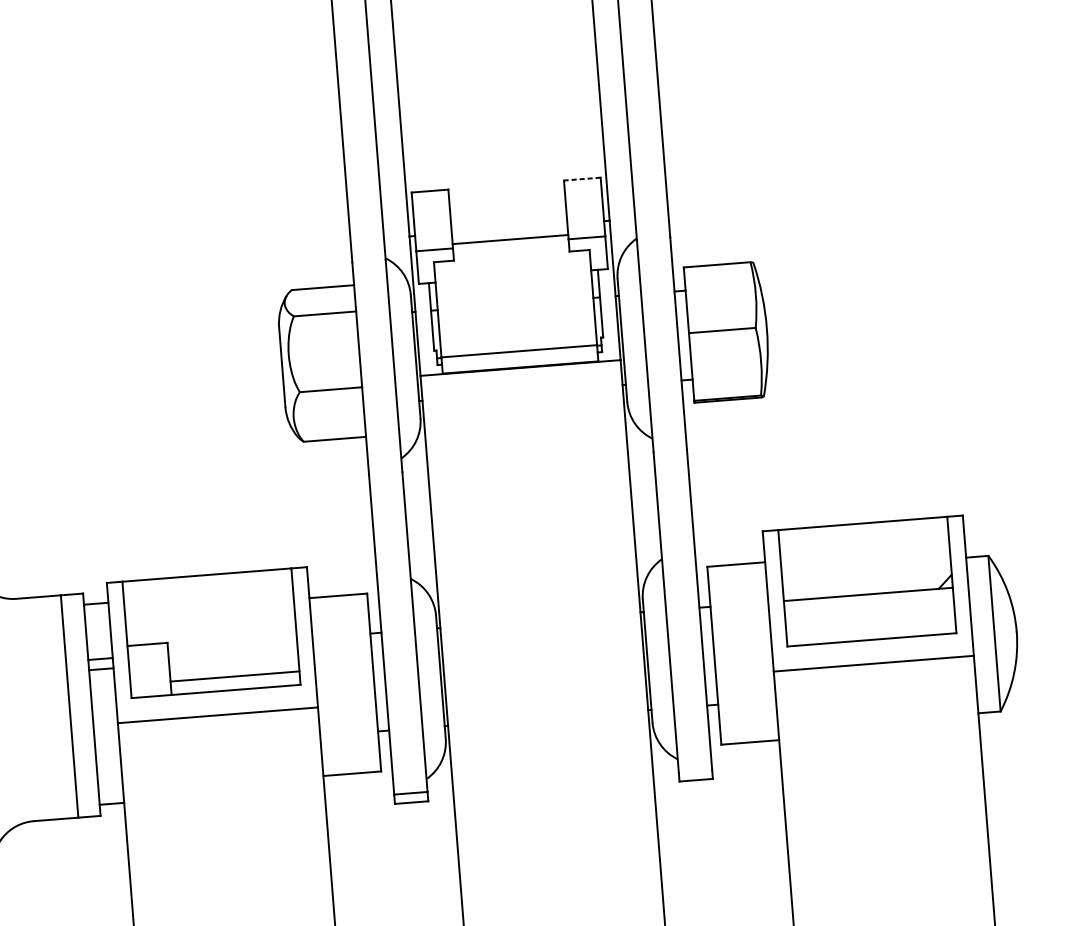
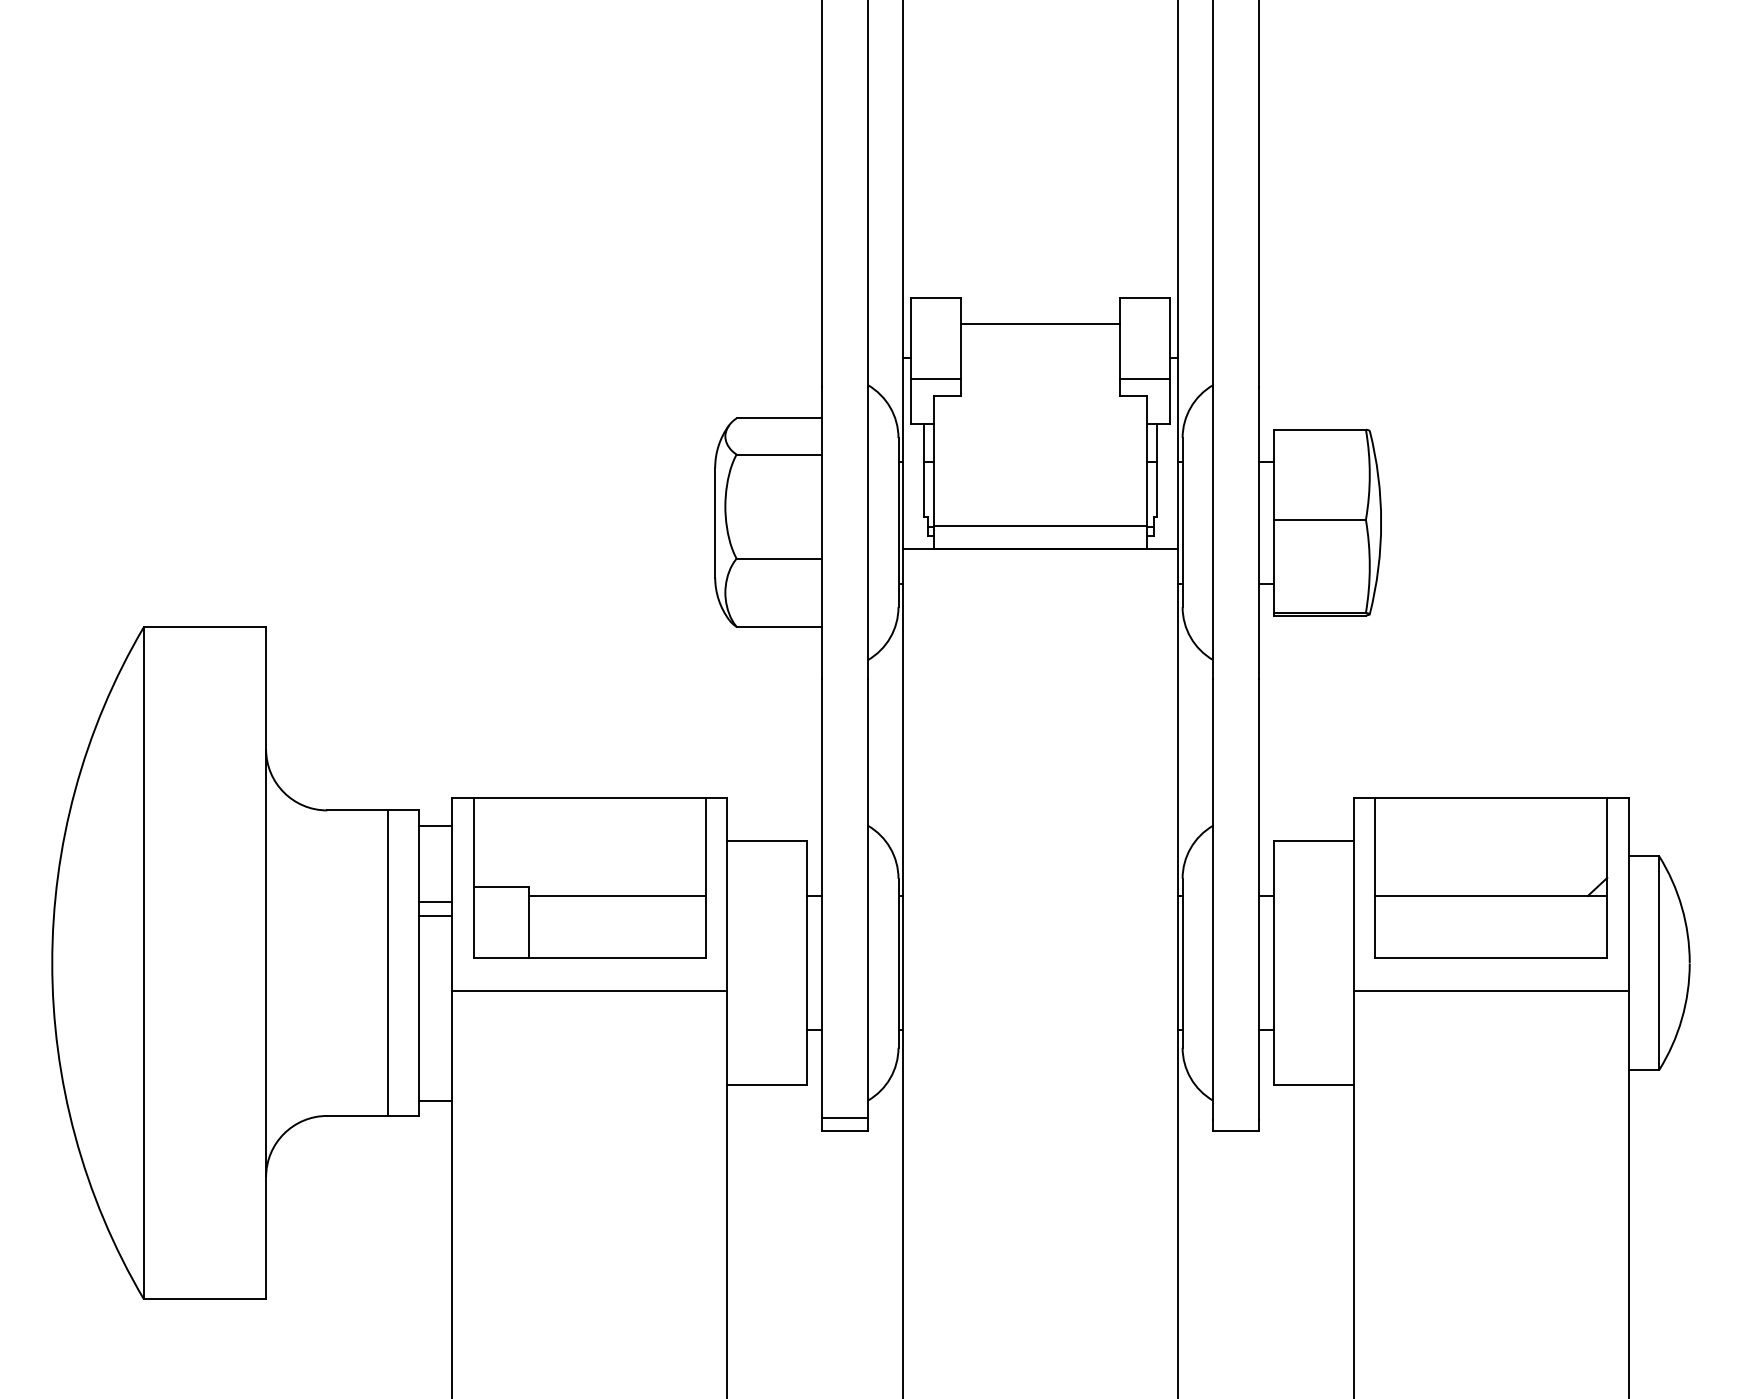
line: (581, 179) -> (1144, 298), dashed -> solid
line: (510, 239) -> (1040, 323), moved
line: (235, 676) -> (617, 895), moved

